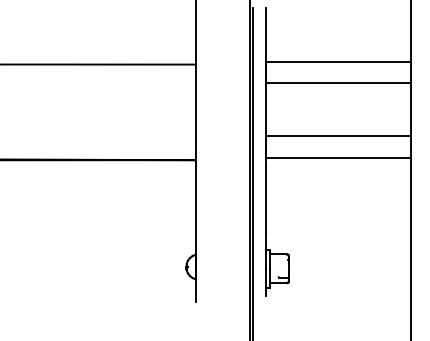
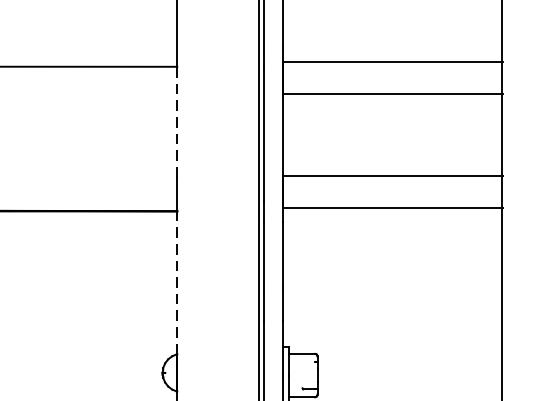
line: (195, 101) -> (176, 122), solid -> dashed
line: (195, 206) -> (176, 281), solid -> dashed

